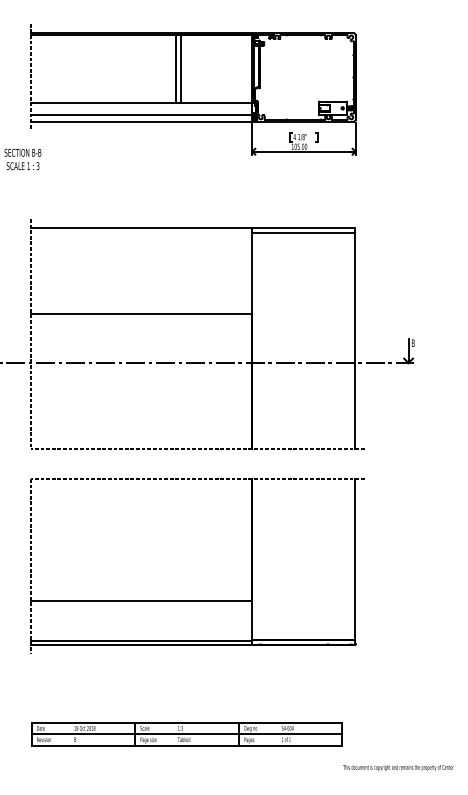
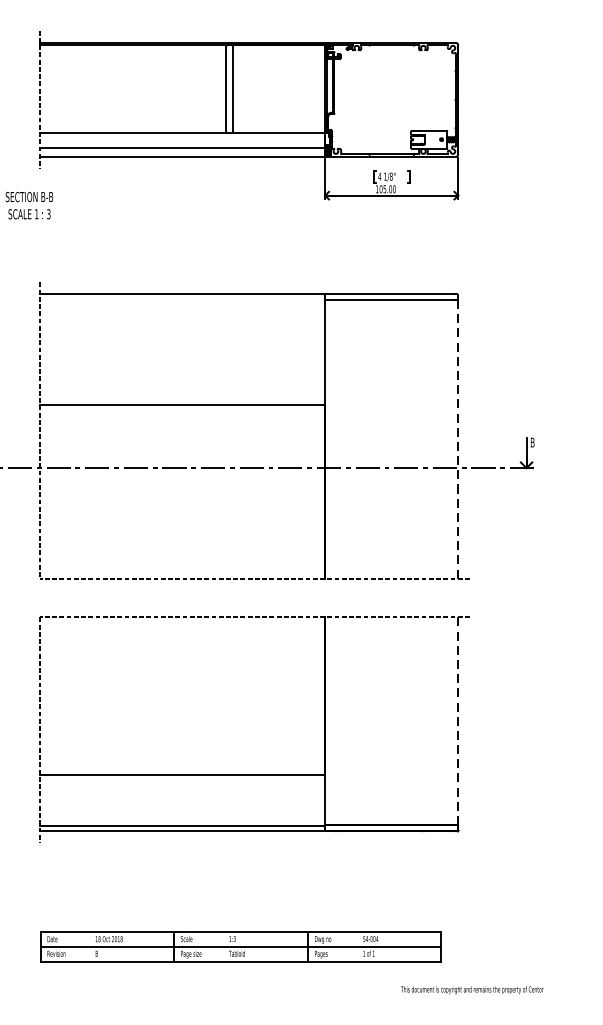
line: (355, 341) -> (458, 440), solid -> dashed
line: (355, 559) -> (458, 721), solid -> dashed
text: (398, 767) -> (472, 989), moved

